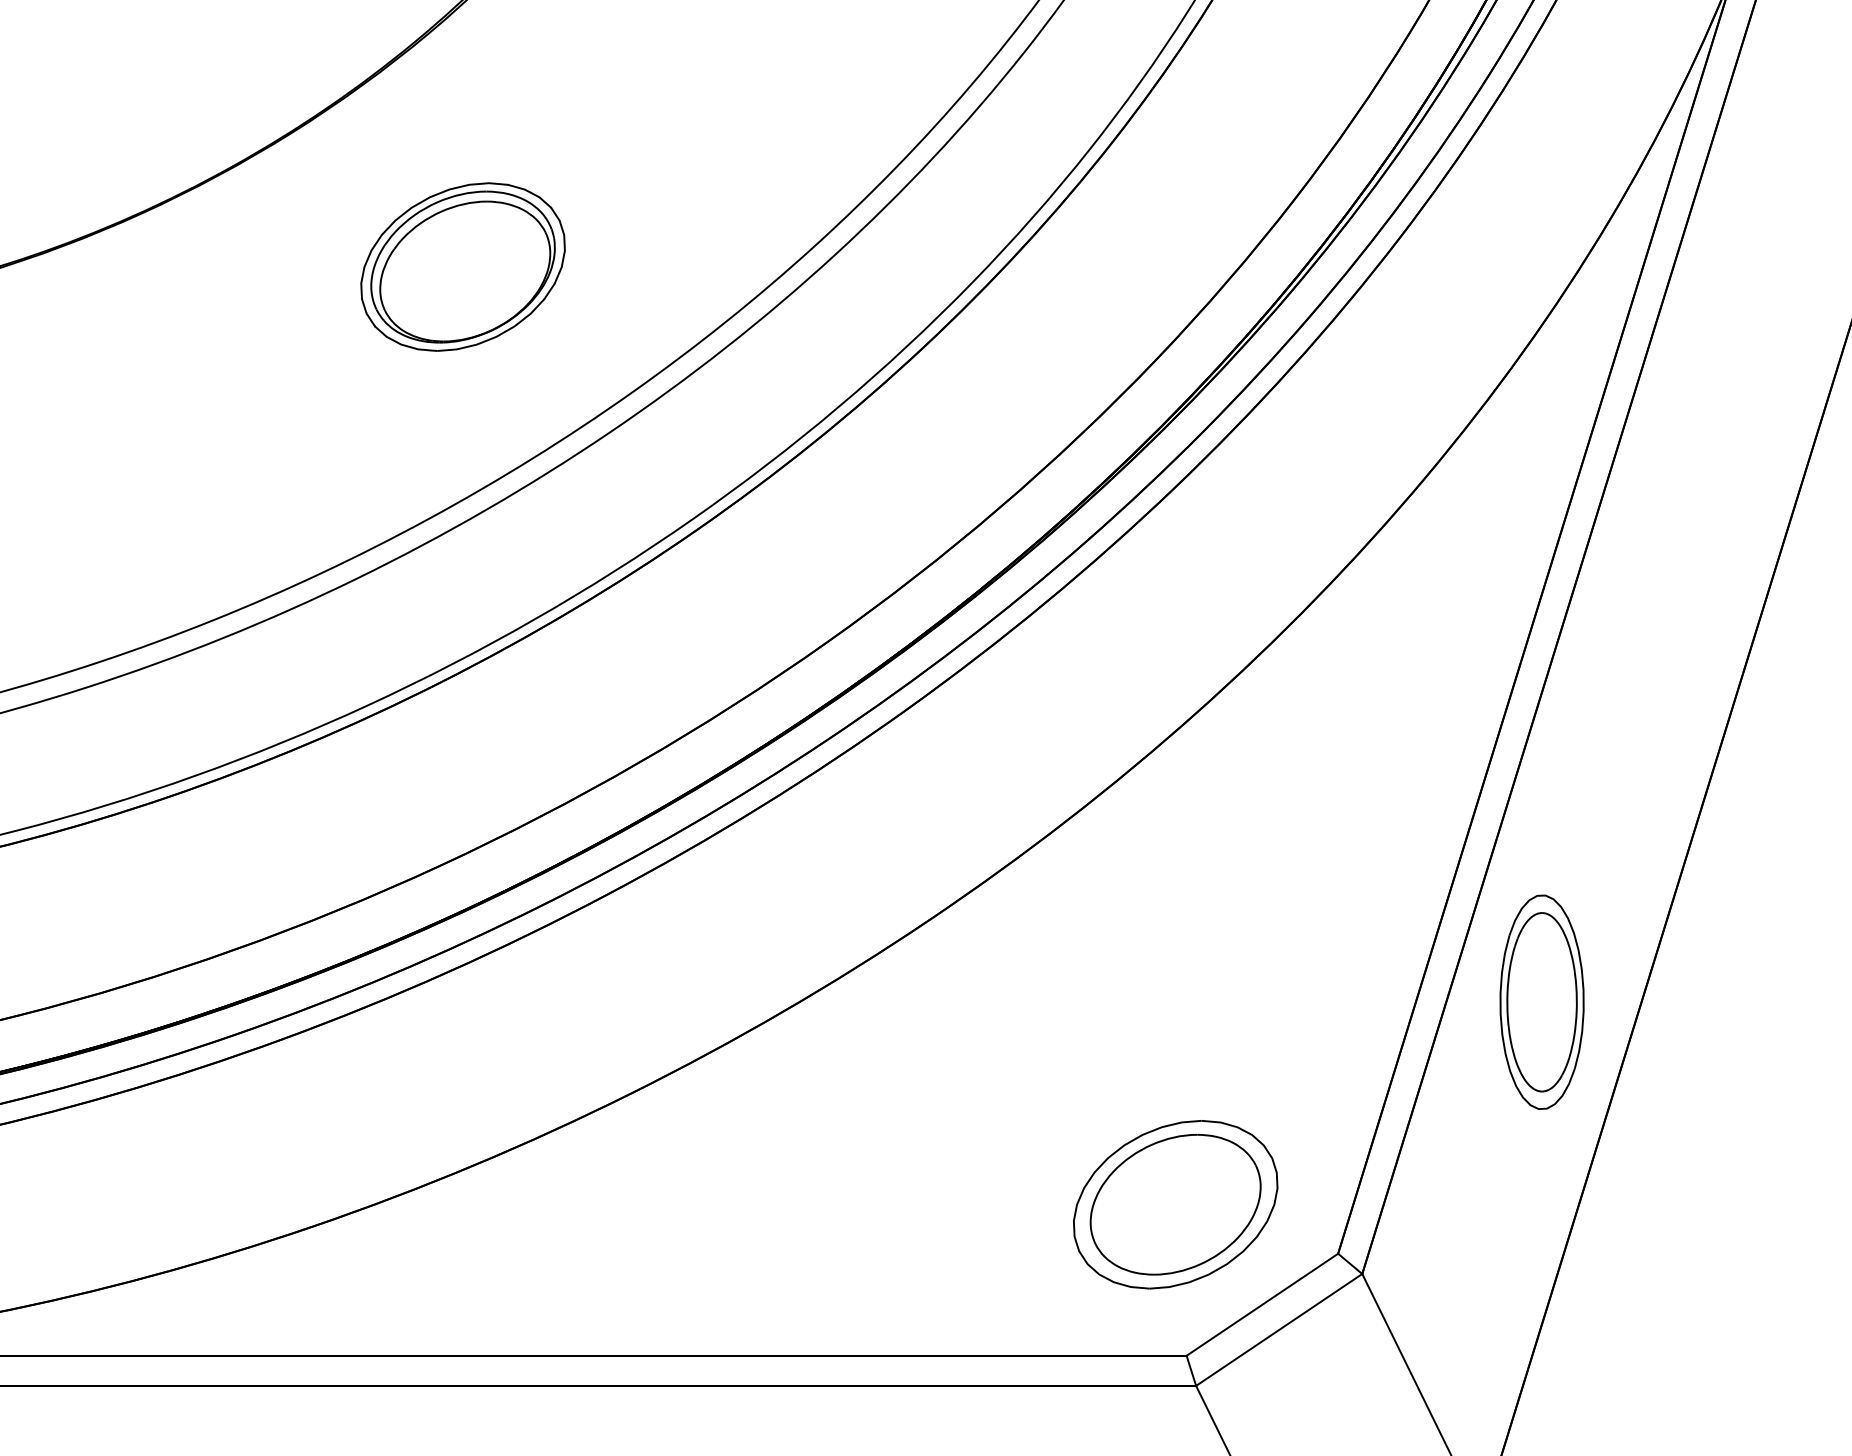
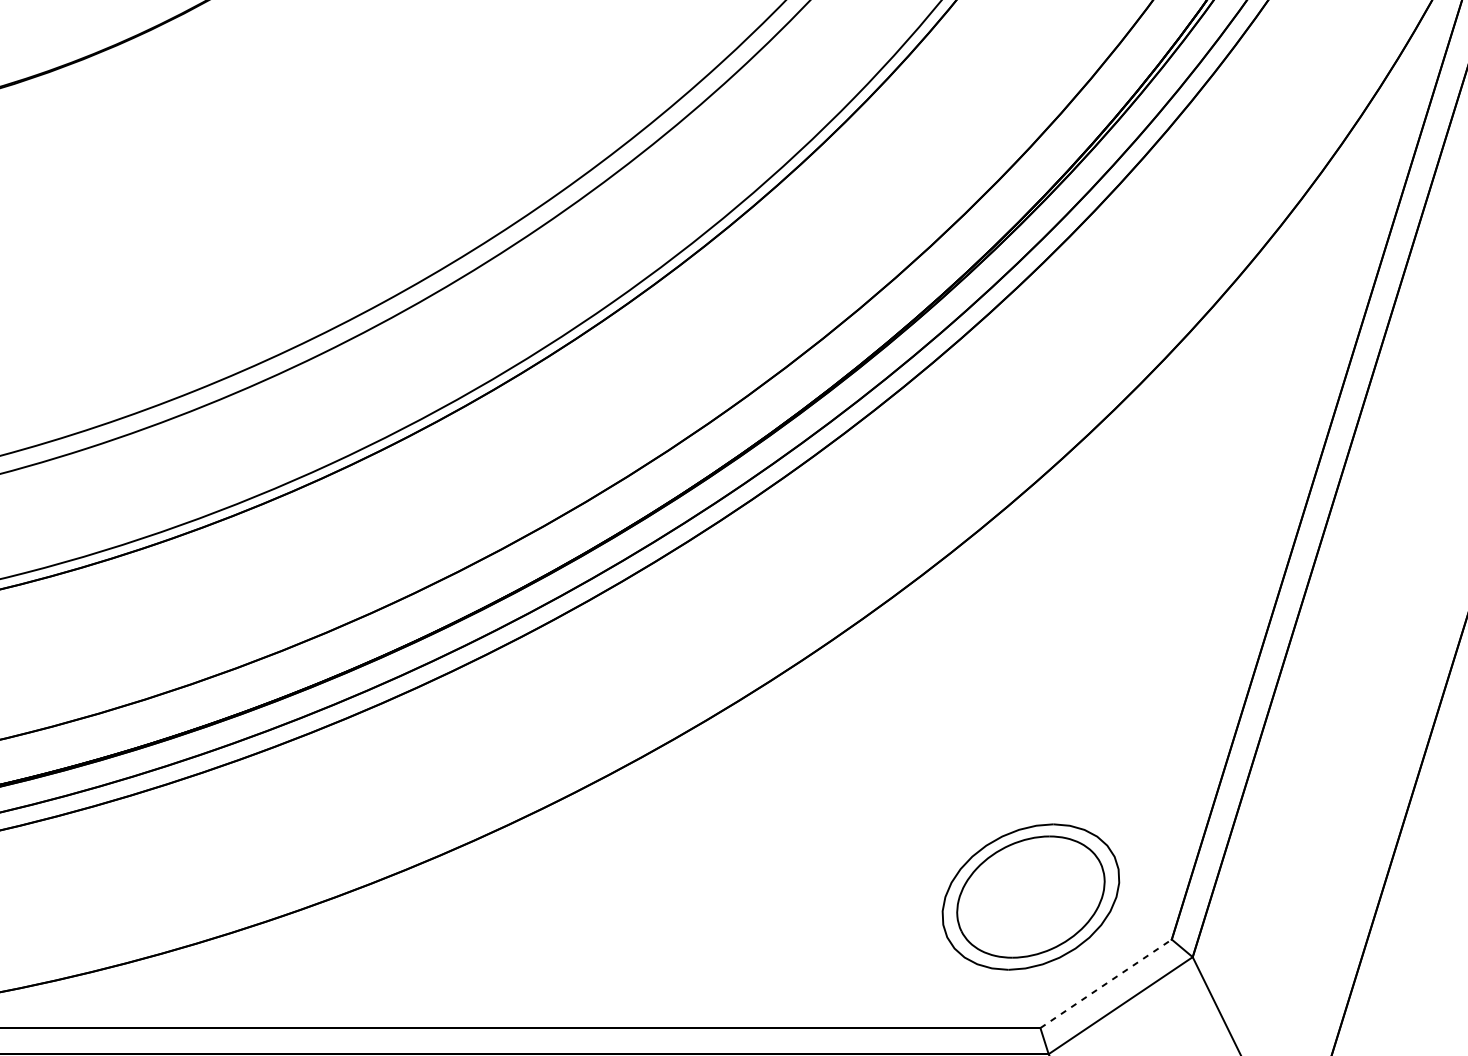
part: (462, 266) -> (412, 83), removed
part: (1541, 1001) -> (1348, 720), removed
line: (1262, 1304) -> (1106, 983), solid -> dashed

